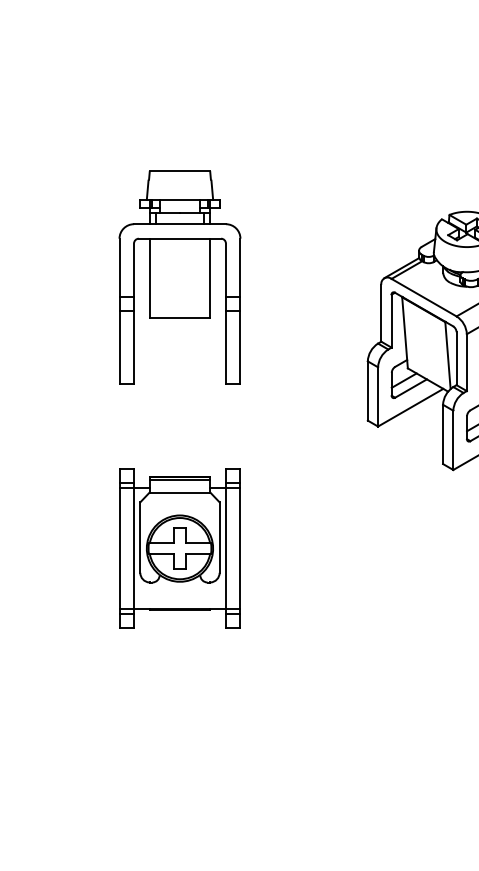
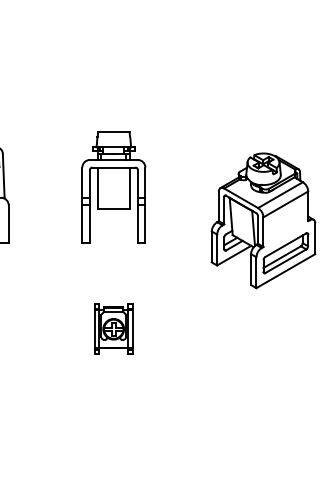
part: (179, 549) -> (113, 329), size x0.6

